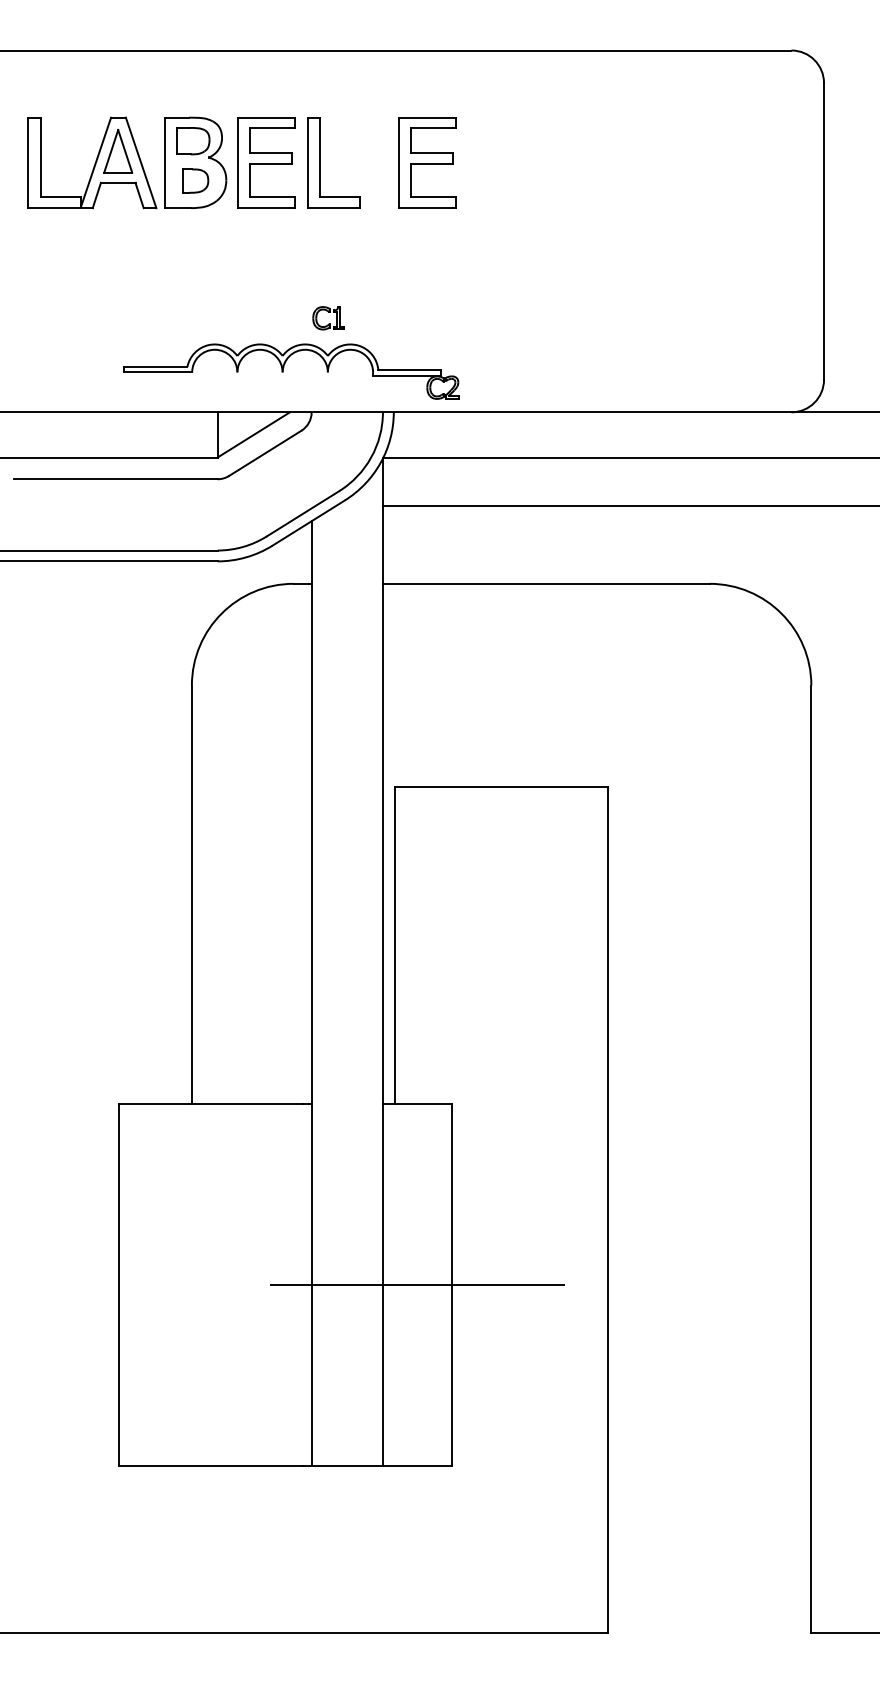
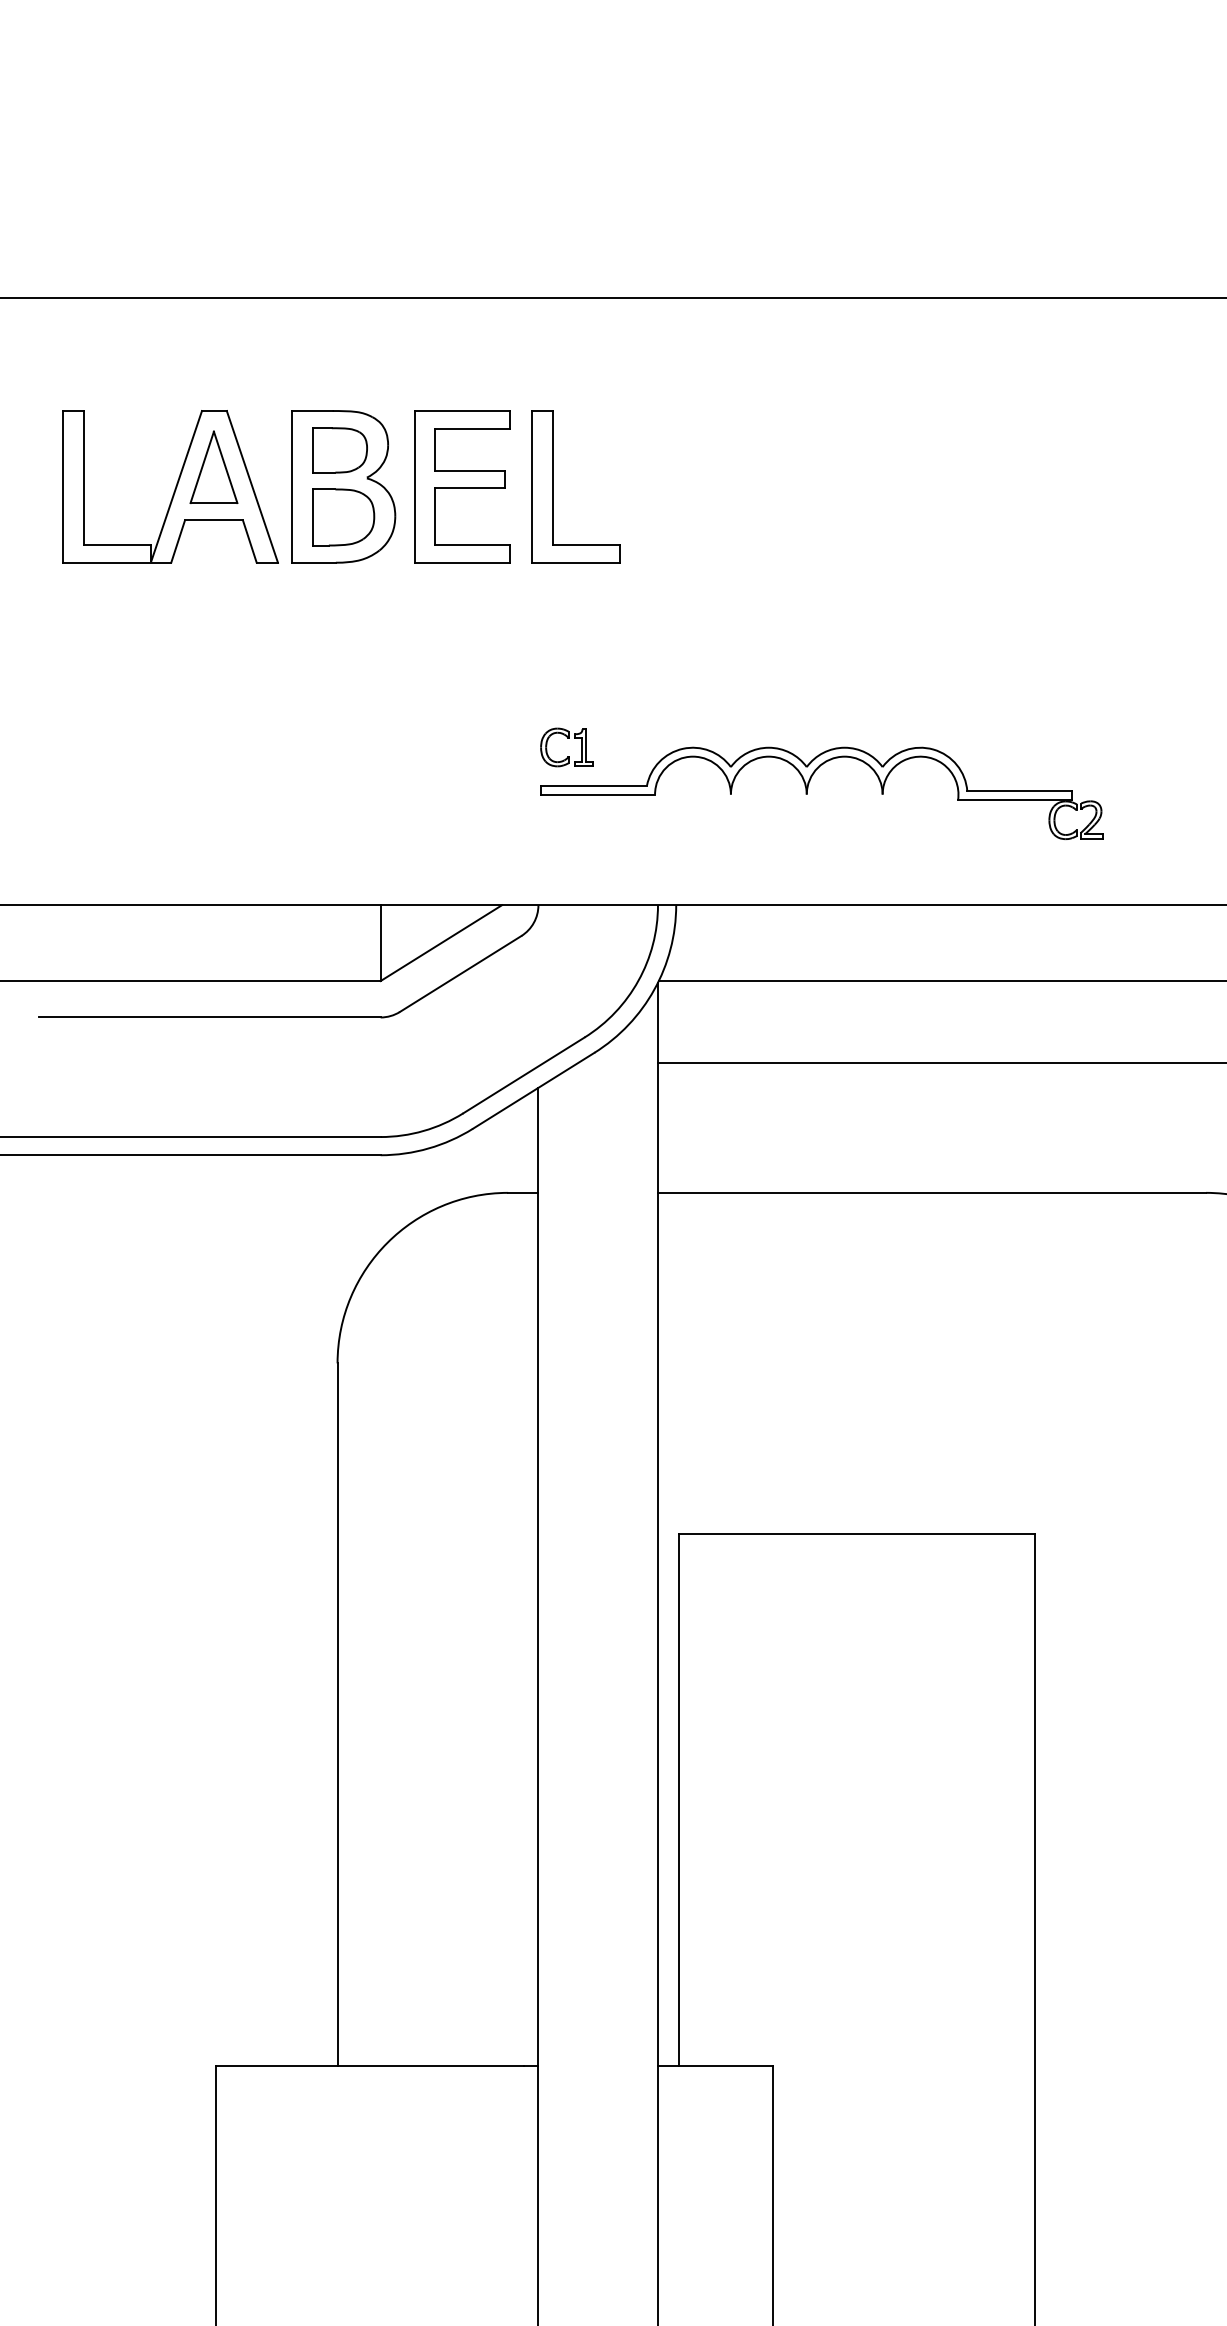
part: (427, 162) -> (732, 486), removed
part: (195, 180) -> (343, 516), size x1.43
part: (283, 371) -> (808, 793), moved

